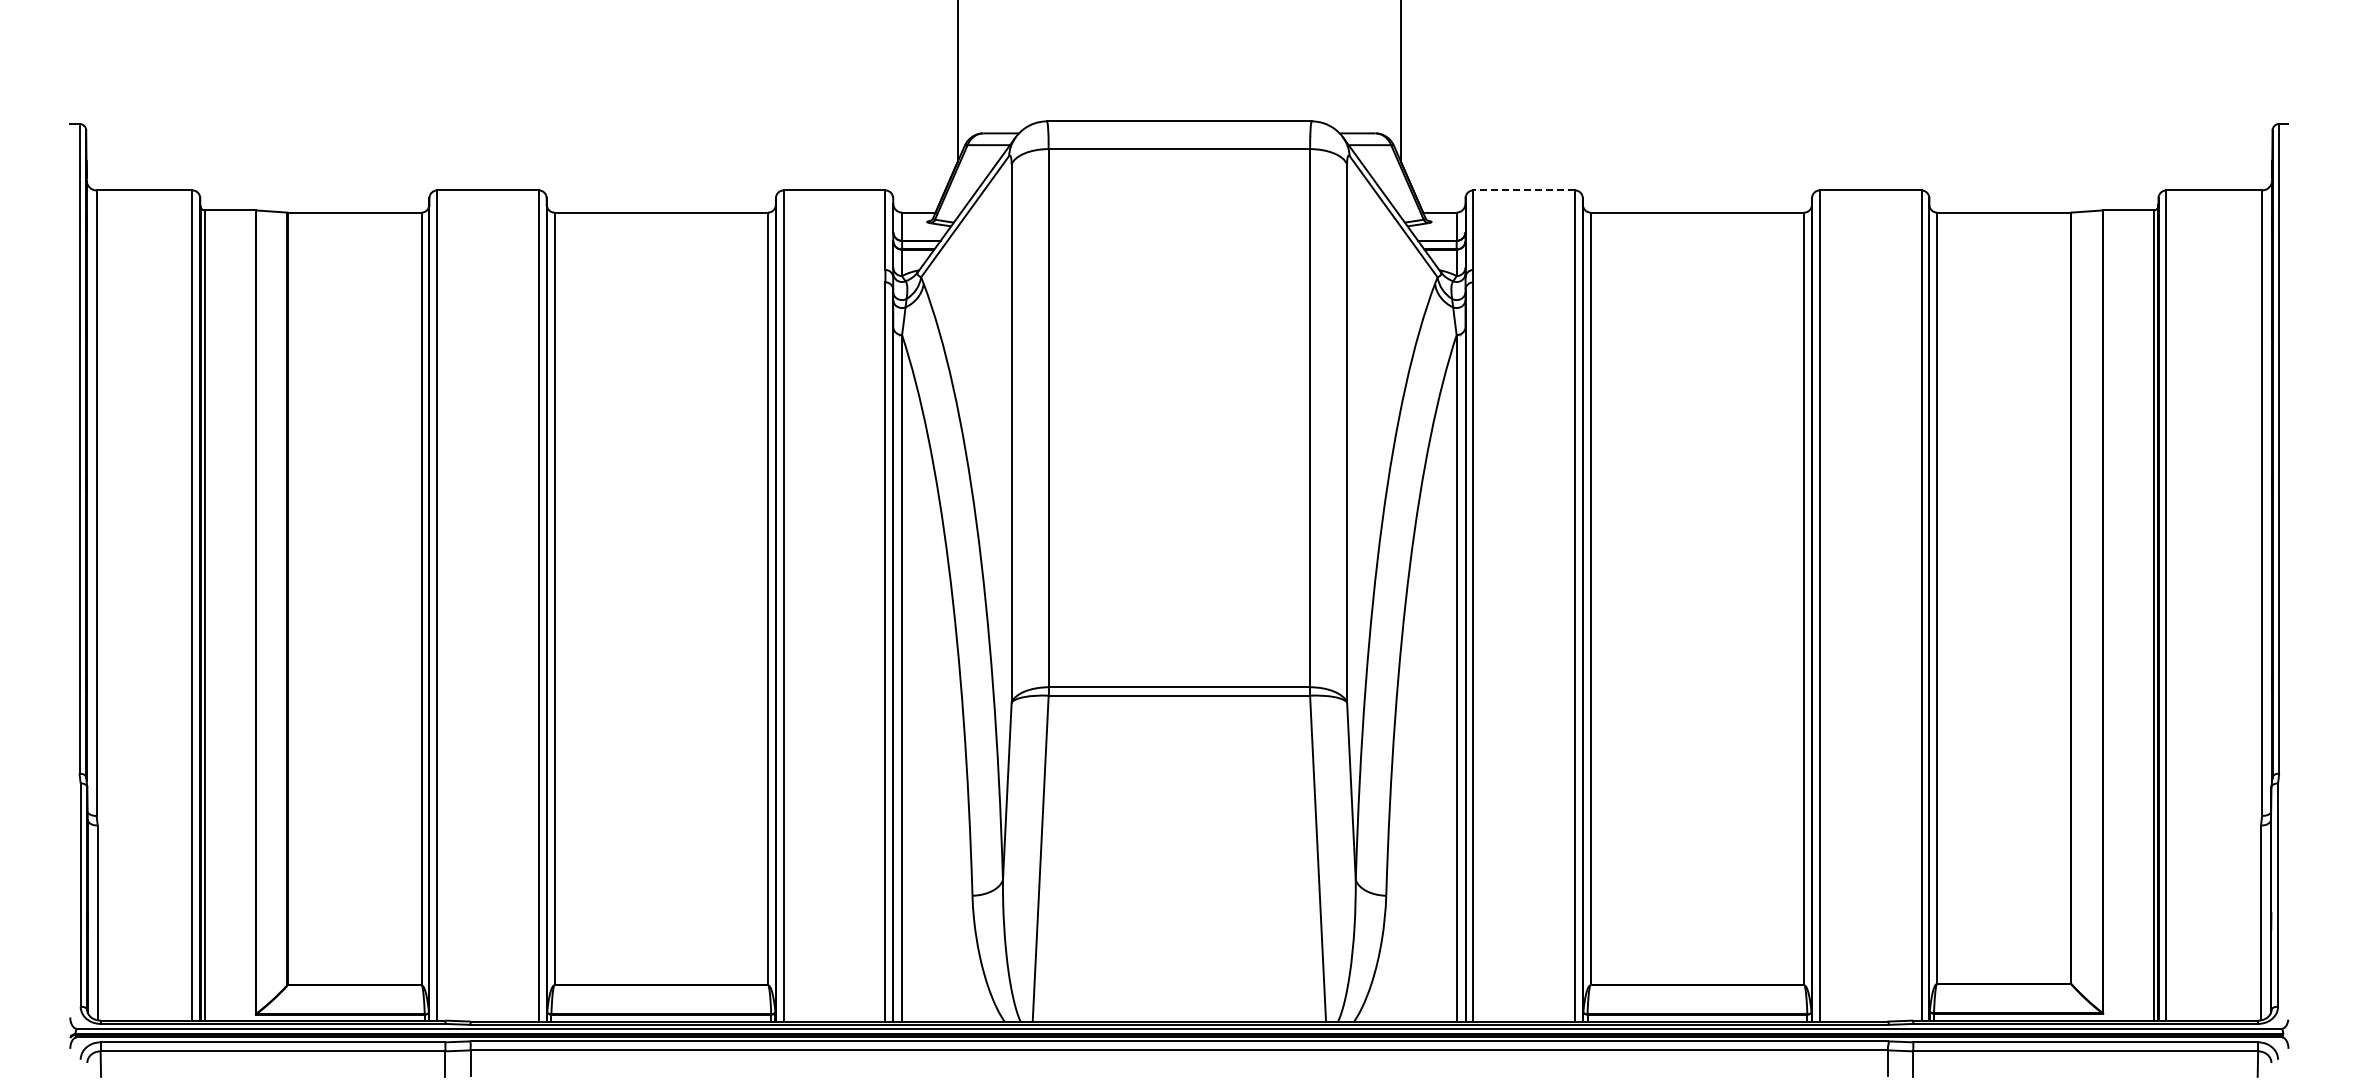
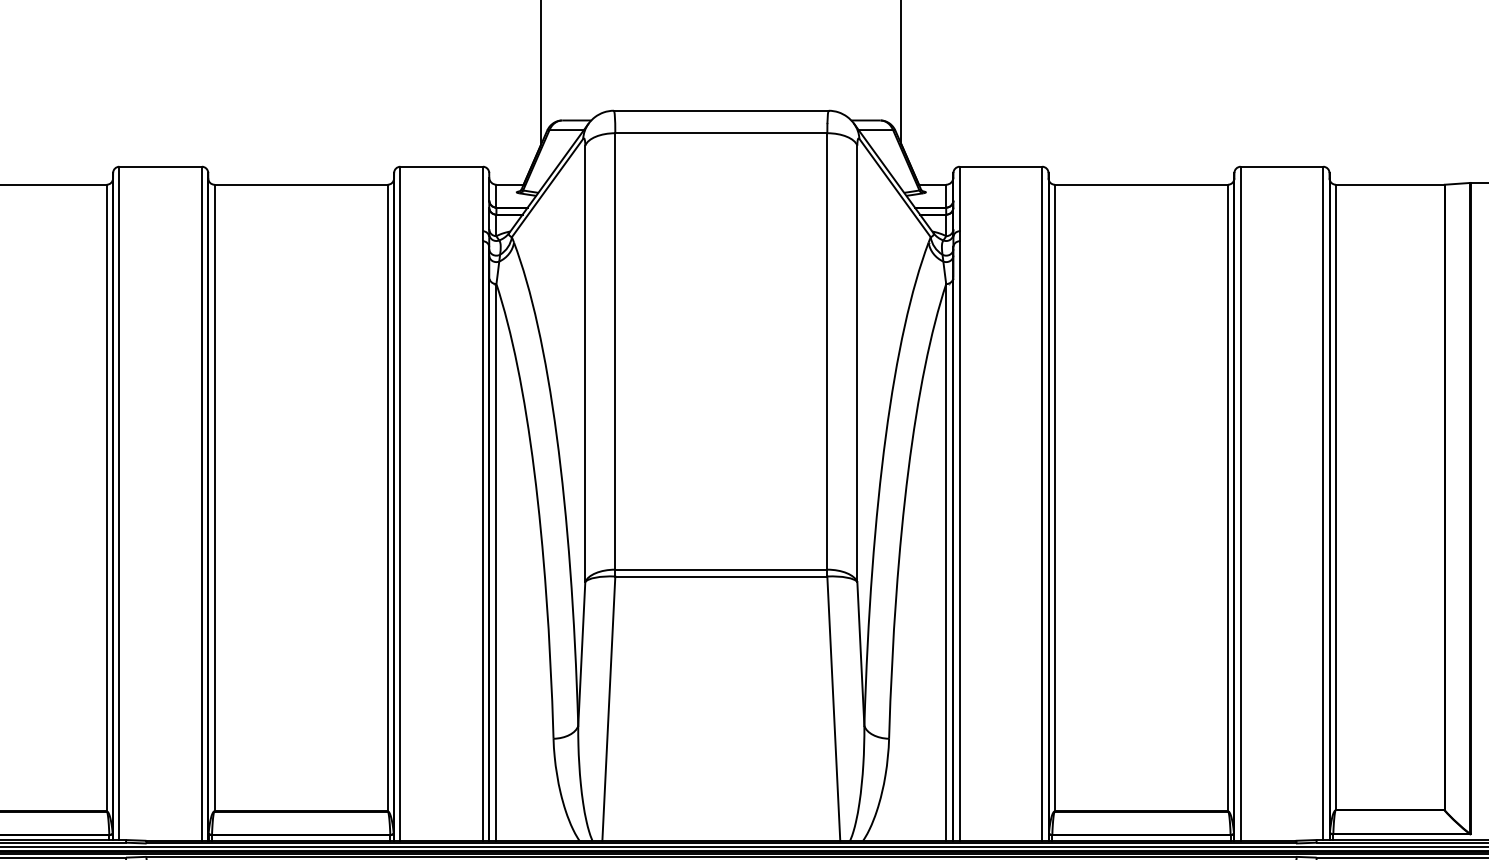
line: (1524, 190) -> (1001, 166), dashed -> solid

